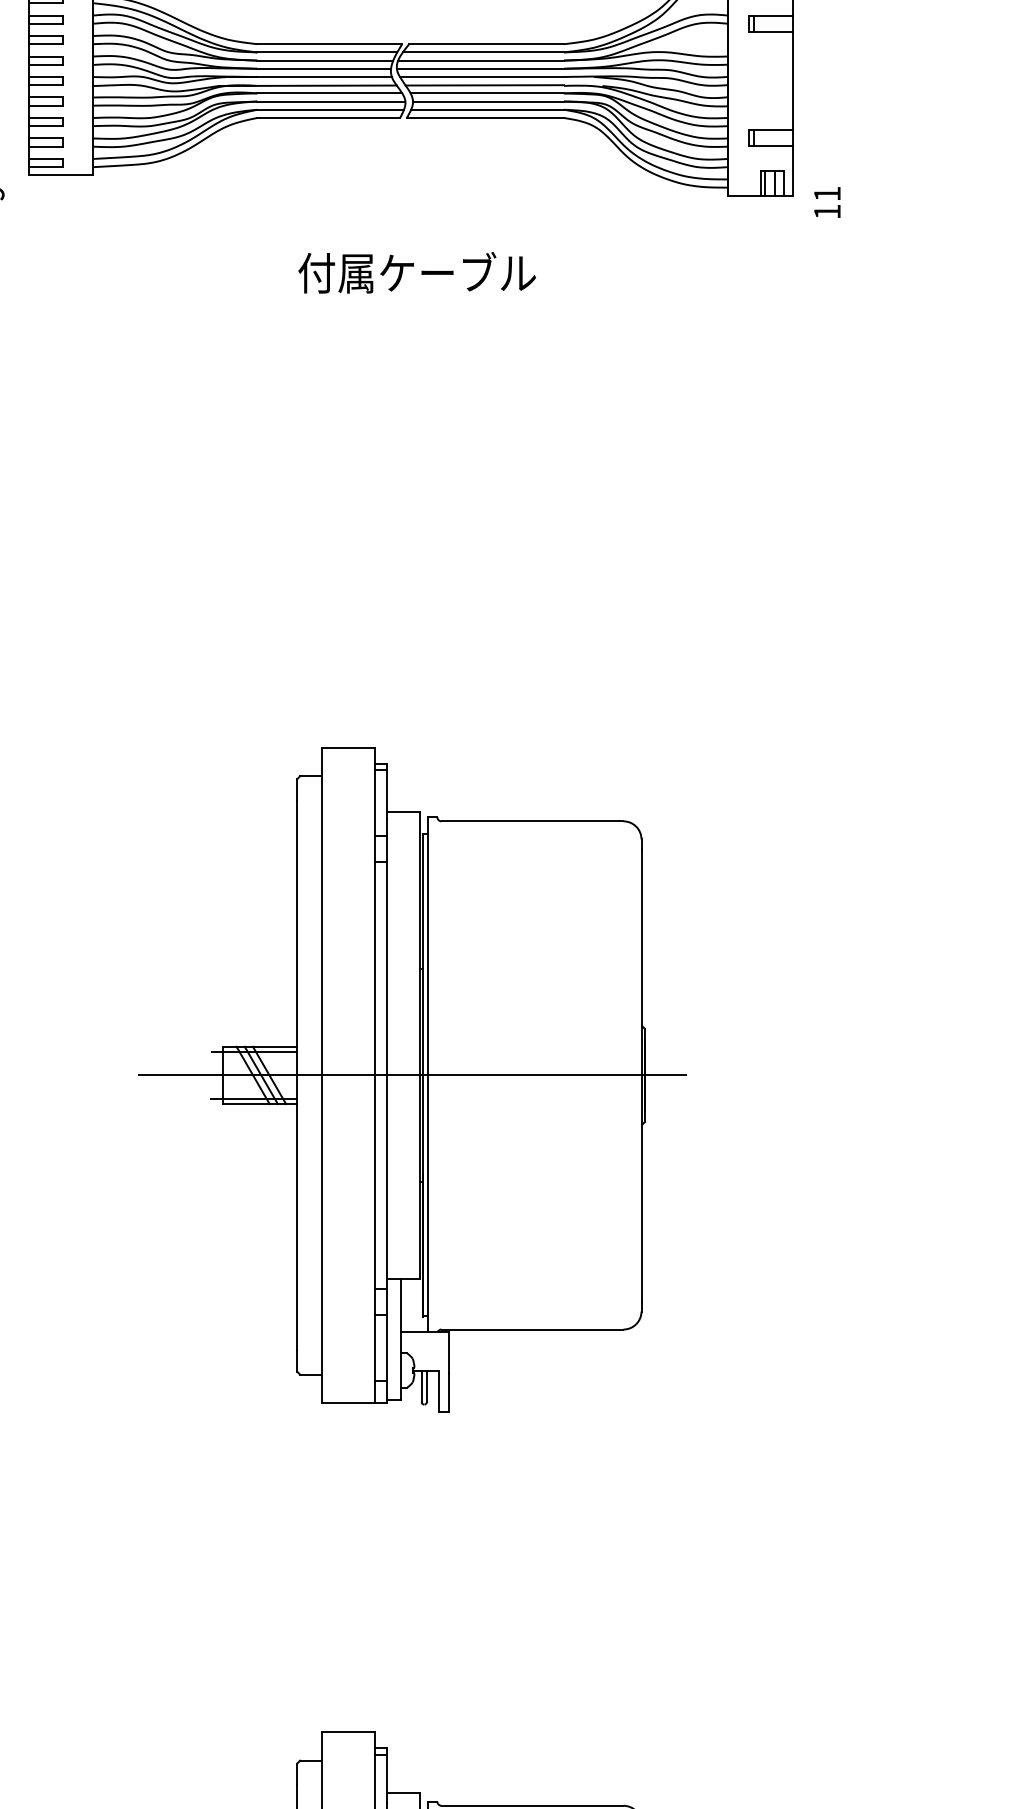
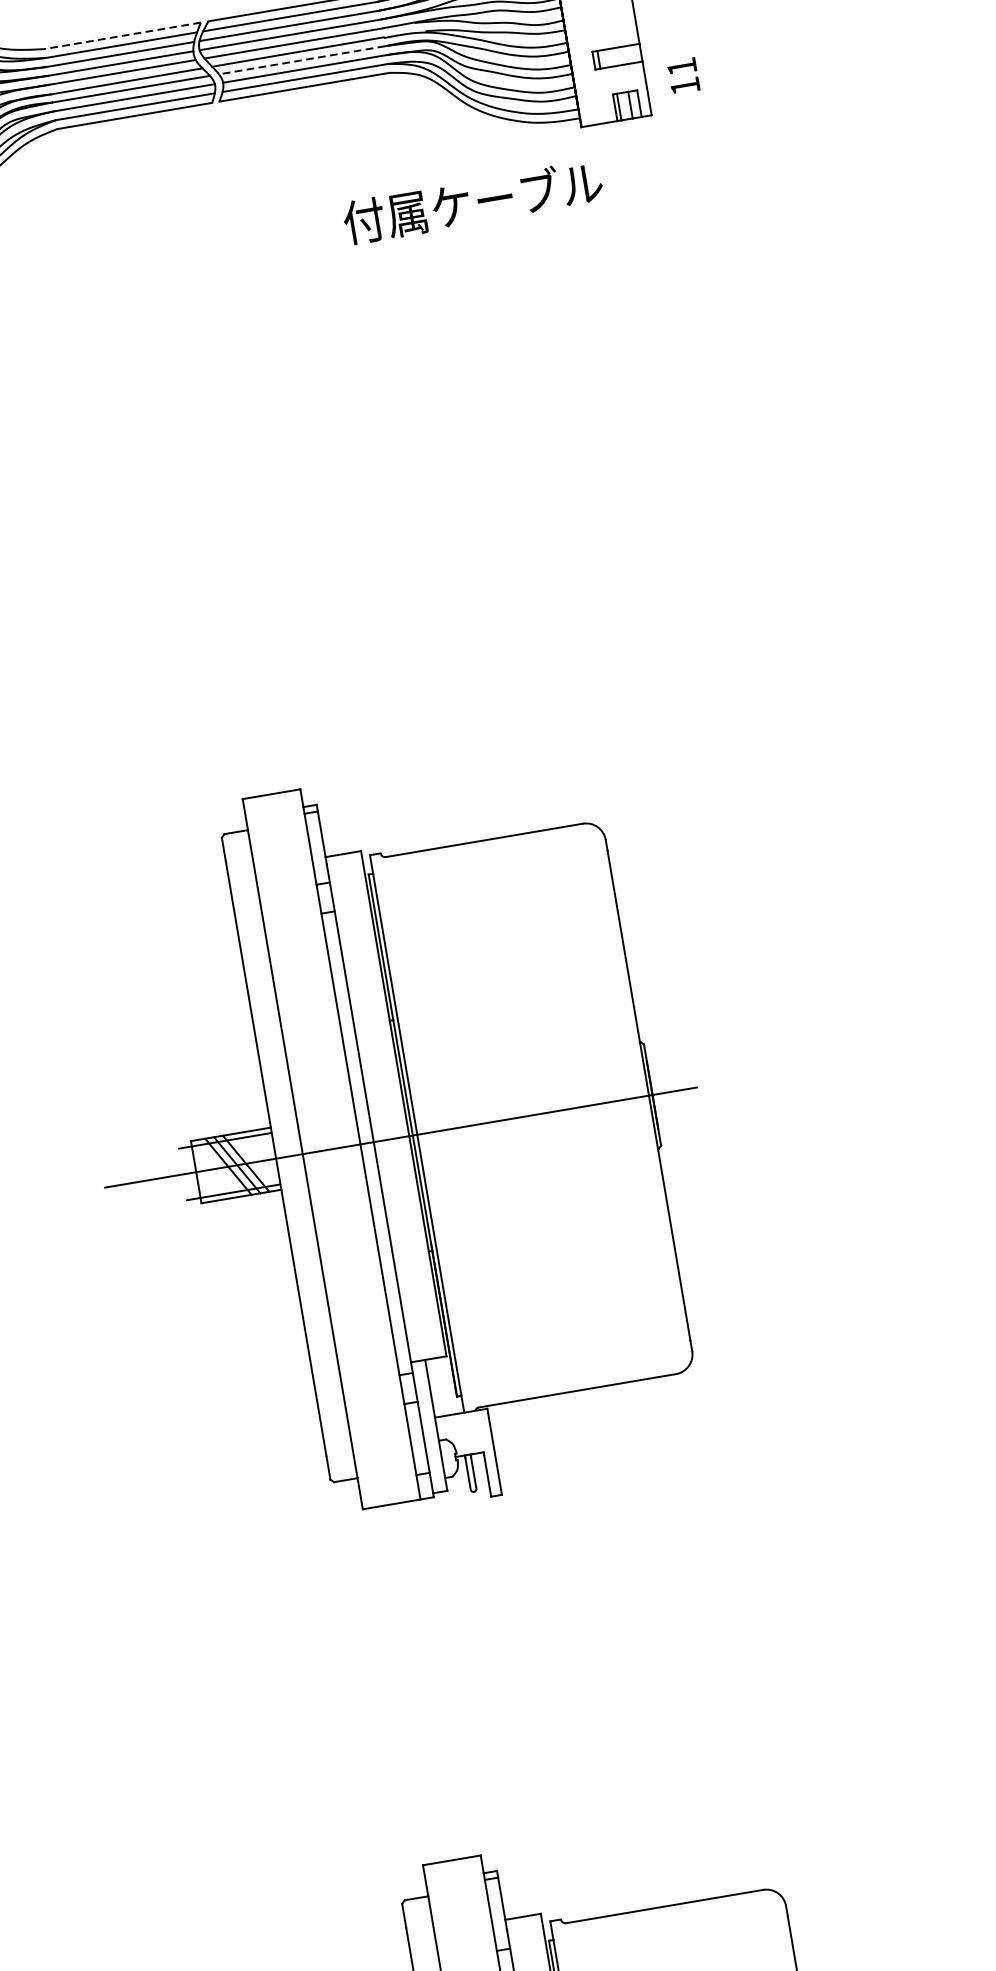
line: (329, 44) -> (122, 36), solid -> dashed
line: (487, 93) -> (302, 60), solid -> dashed
text: (827, 202) -> (683, 76), moved
text: (417, 272) -> (473, 201), moved

